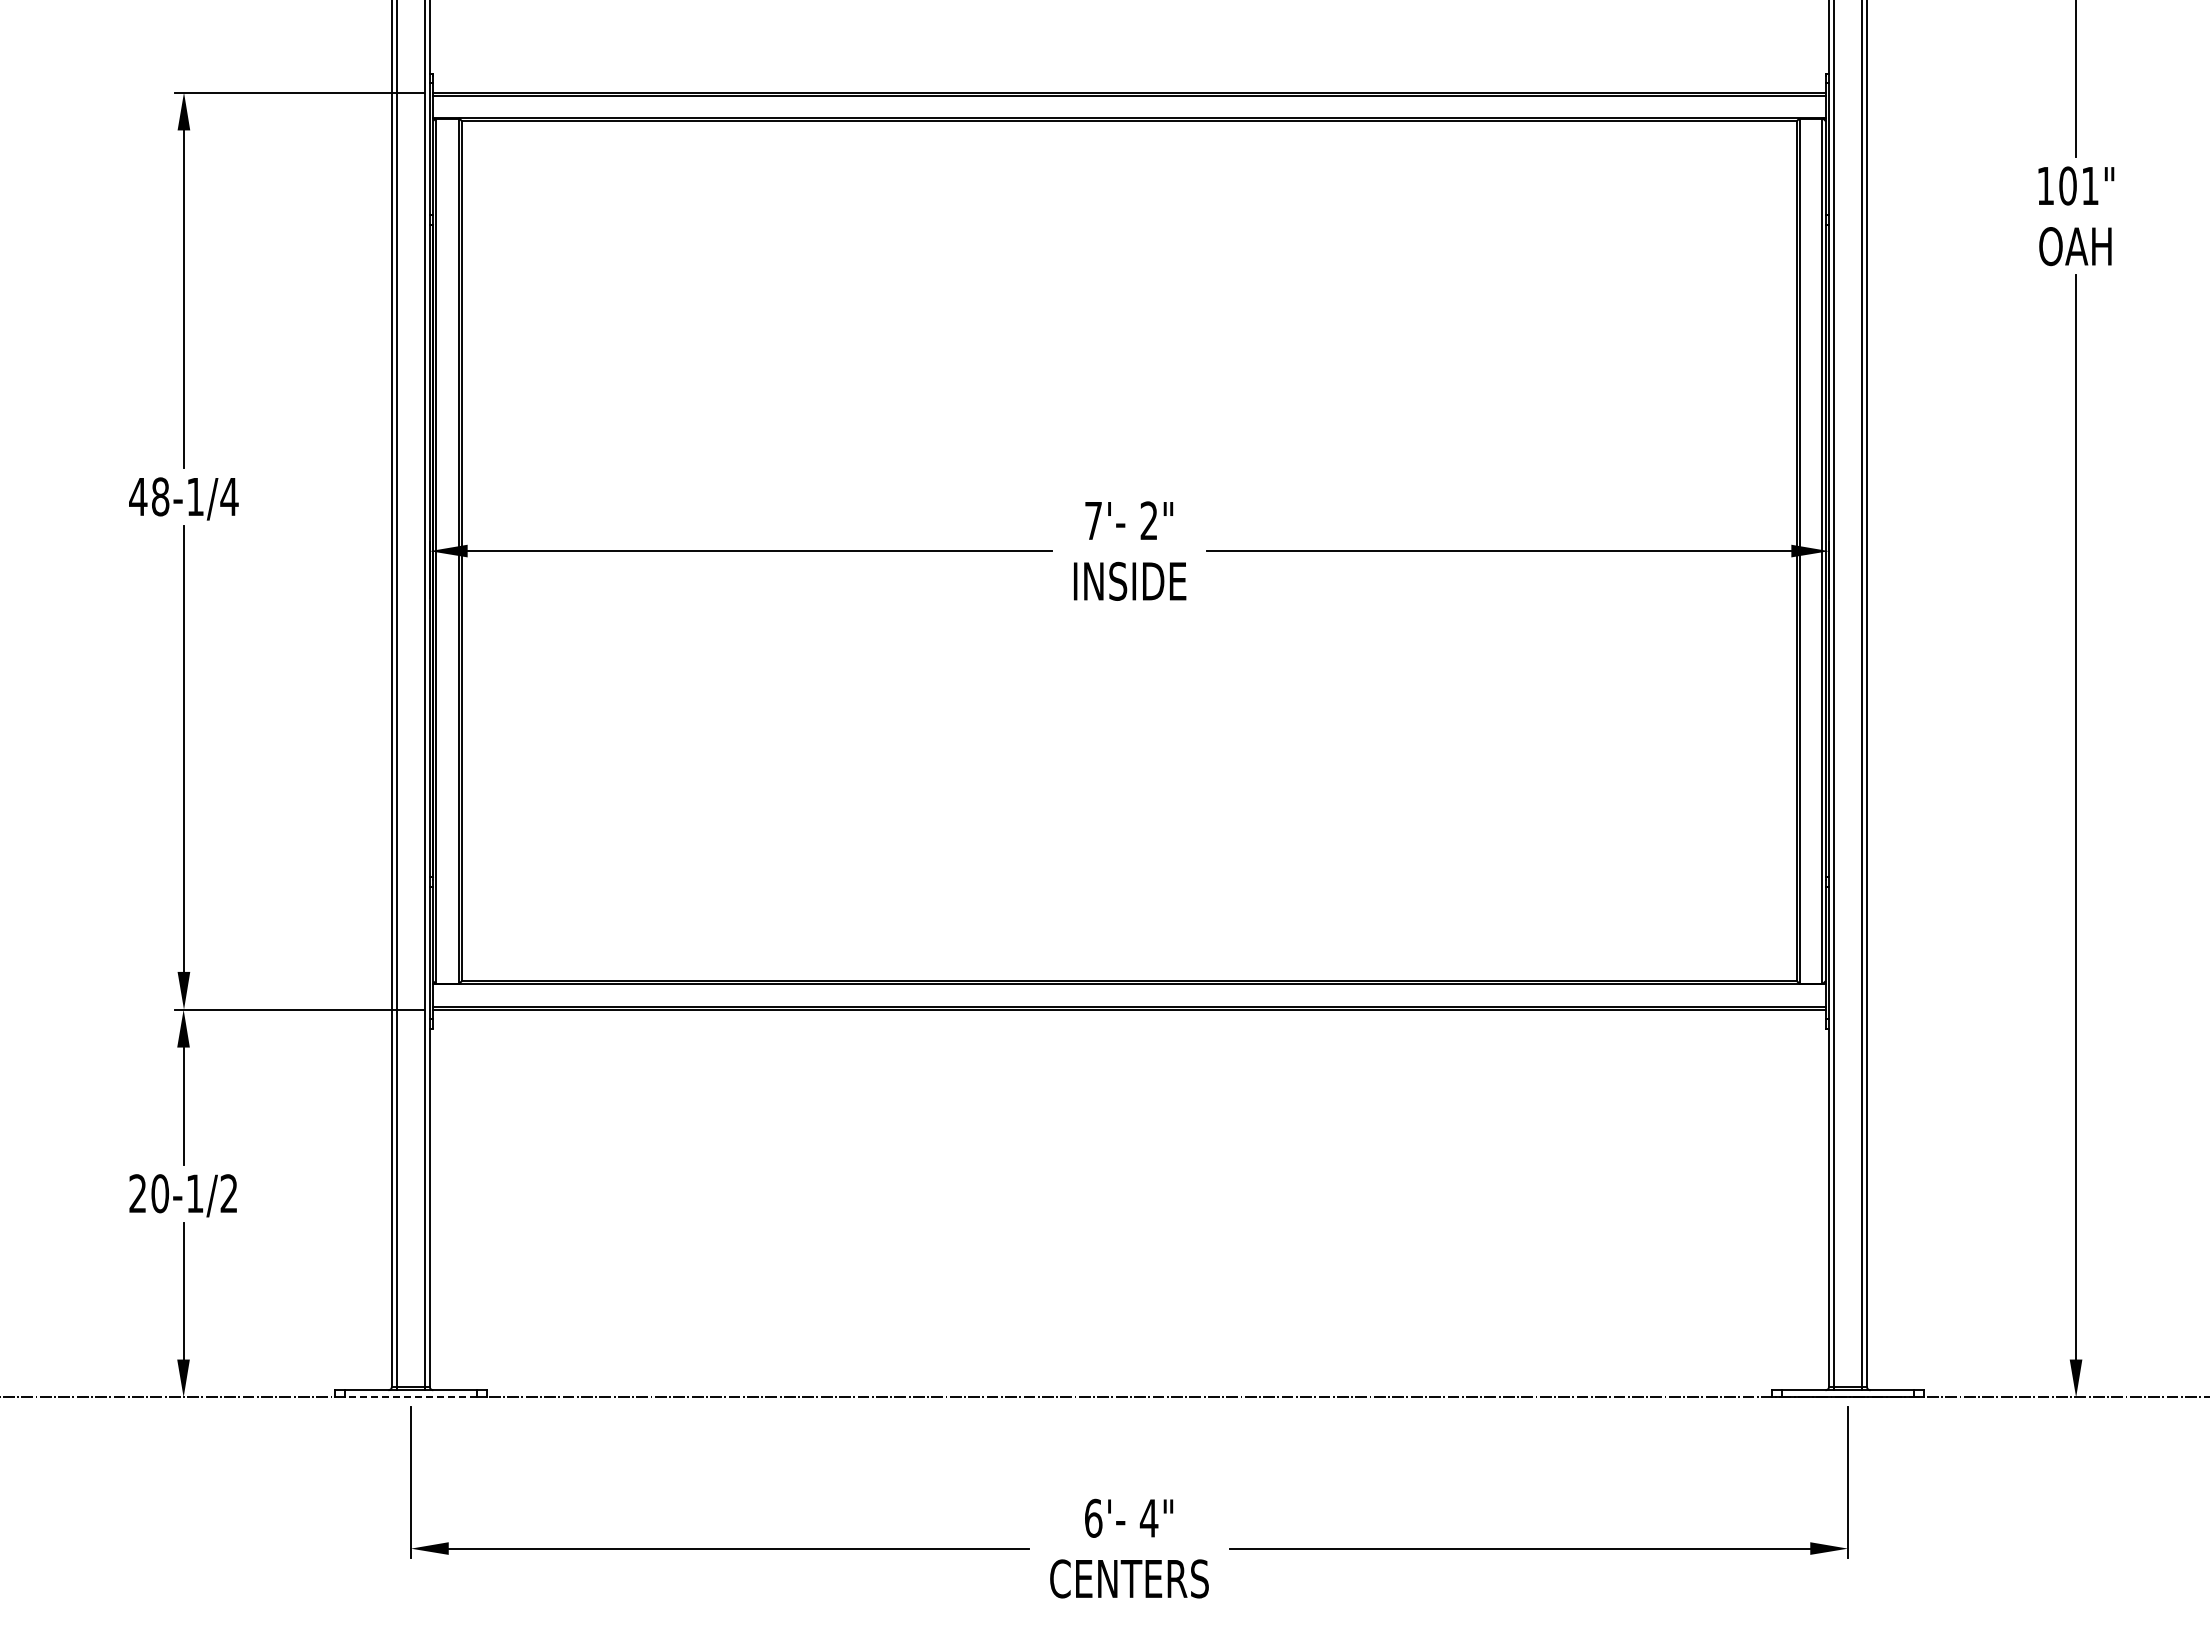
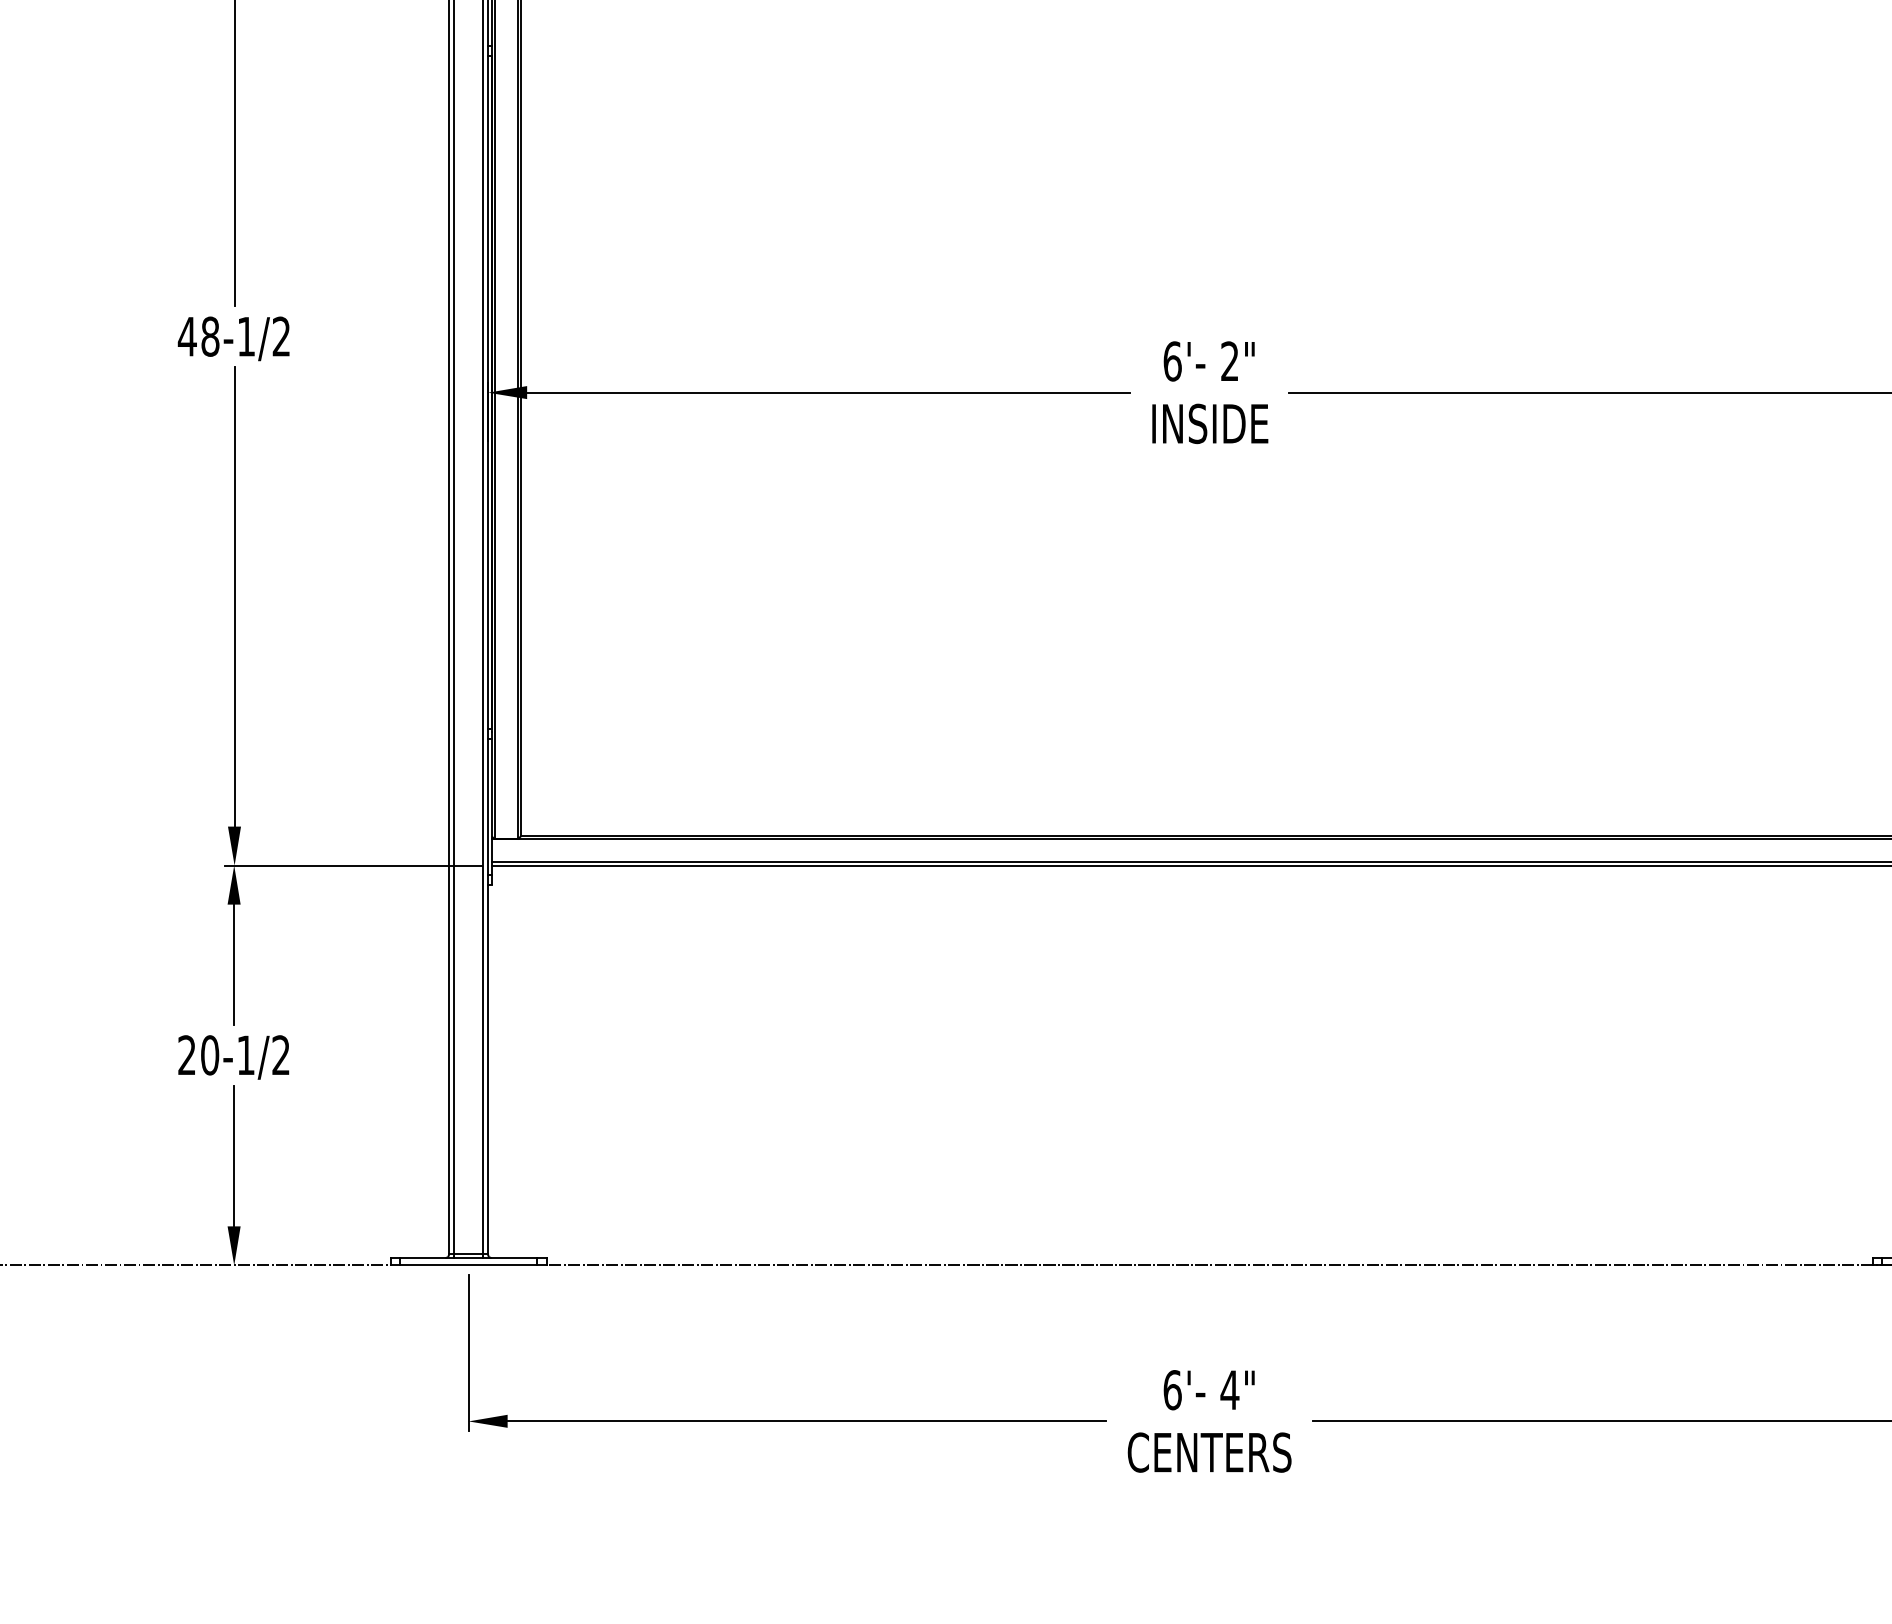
text: (229, 496) -> (281, 336), 48-1/4 -> 48-1/2
text: (1093, 520) -> (1172, 361), 7'- -> 6'-
line: (410, 1397) -> (468, 1265), dashed -> solid

